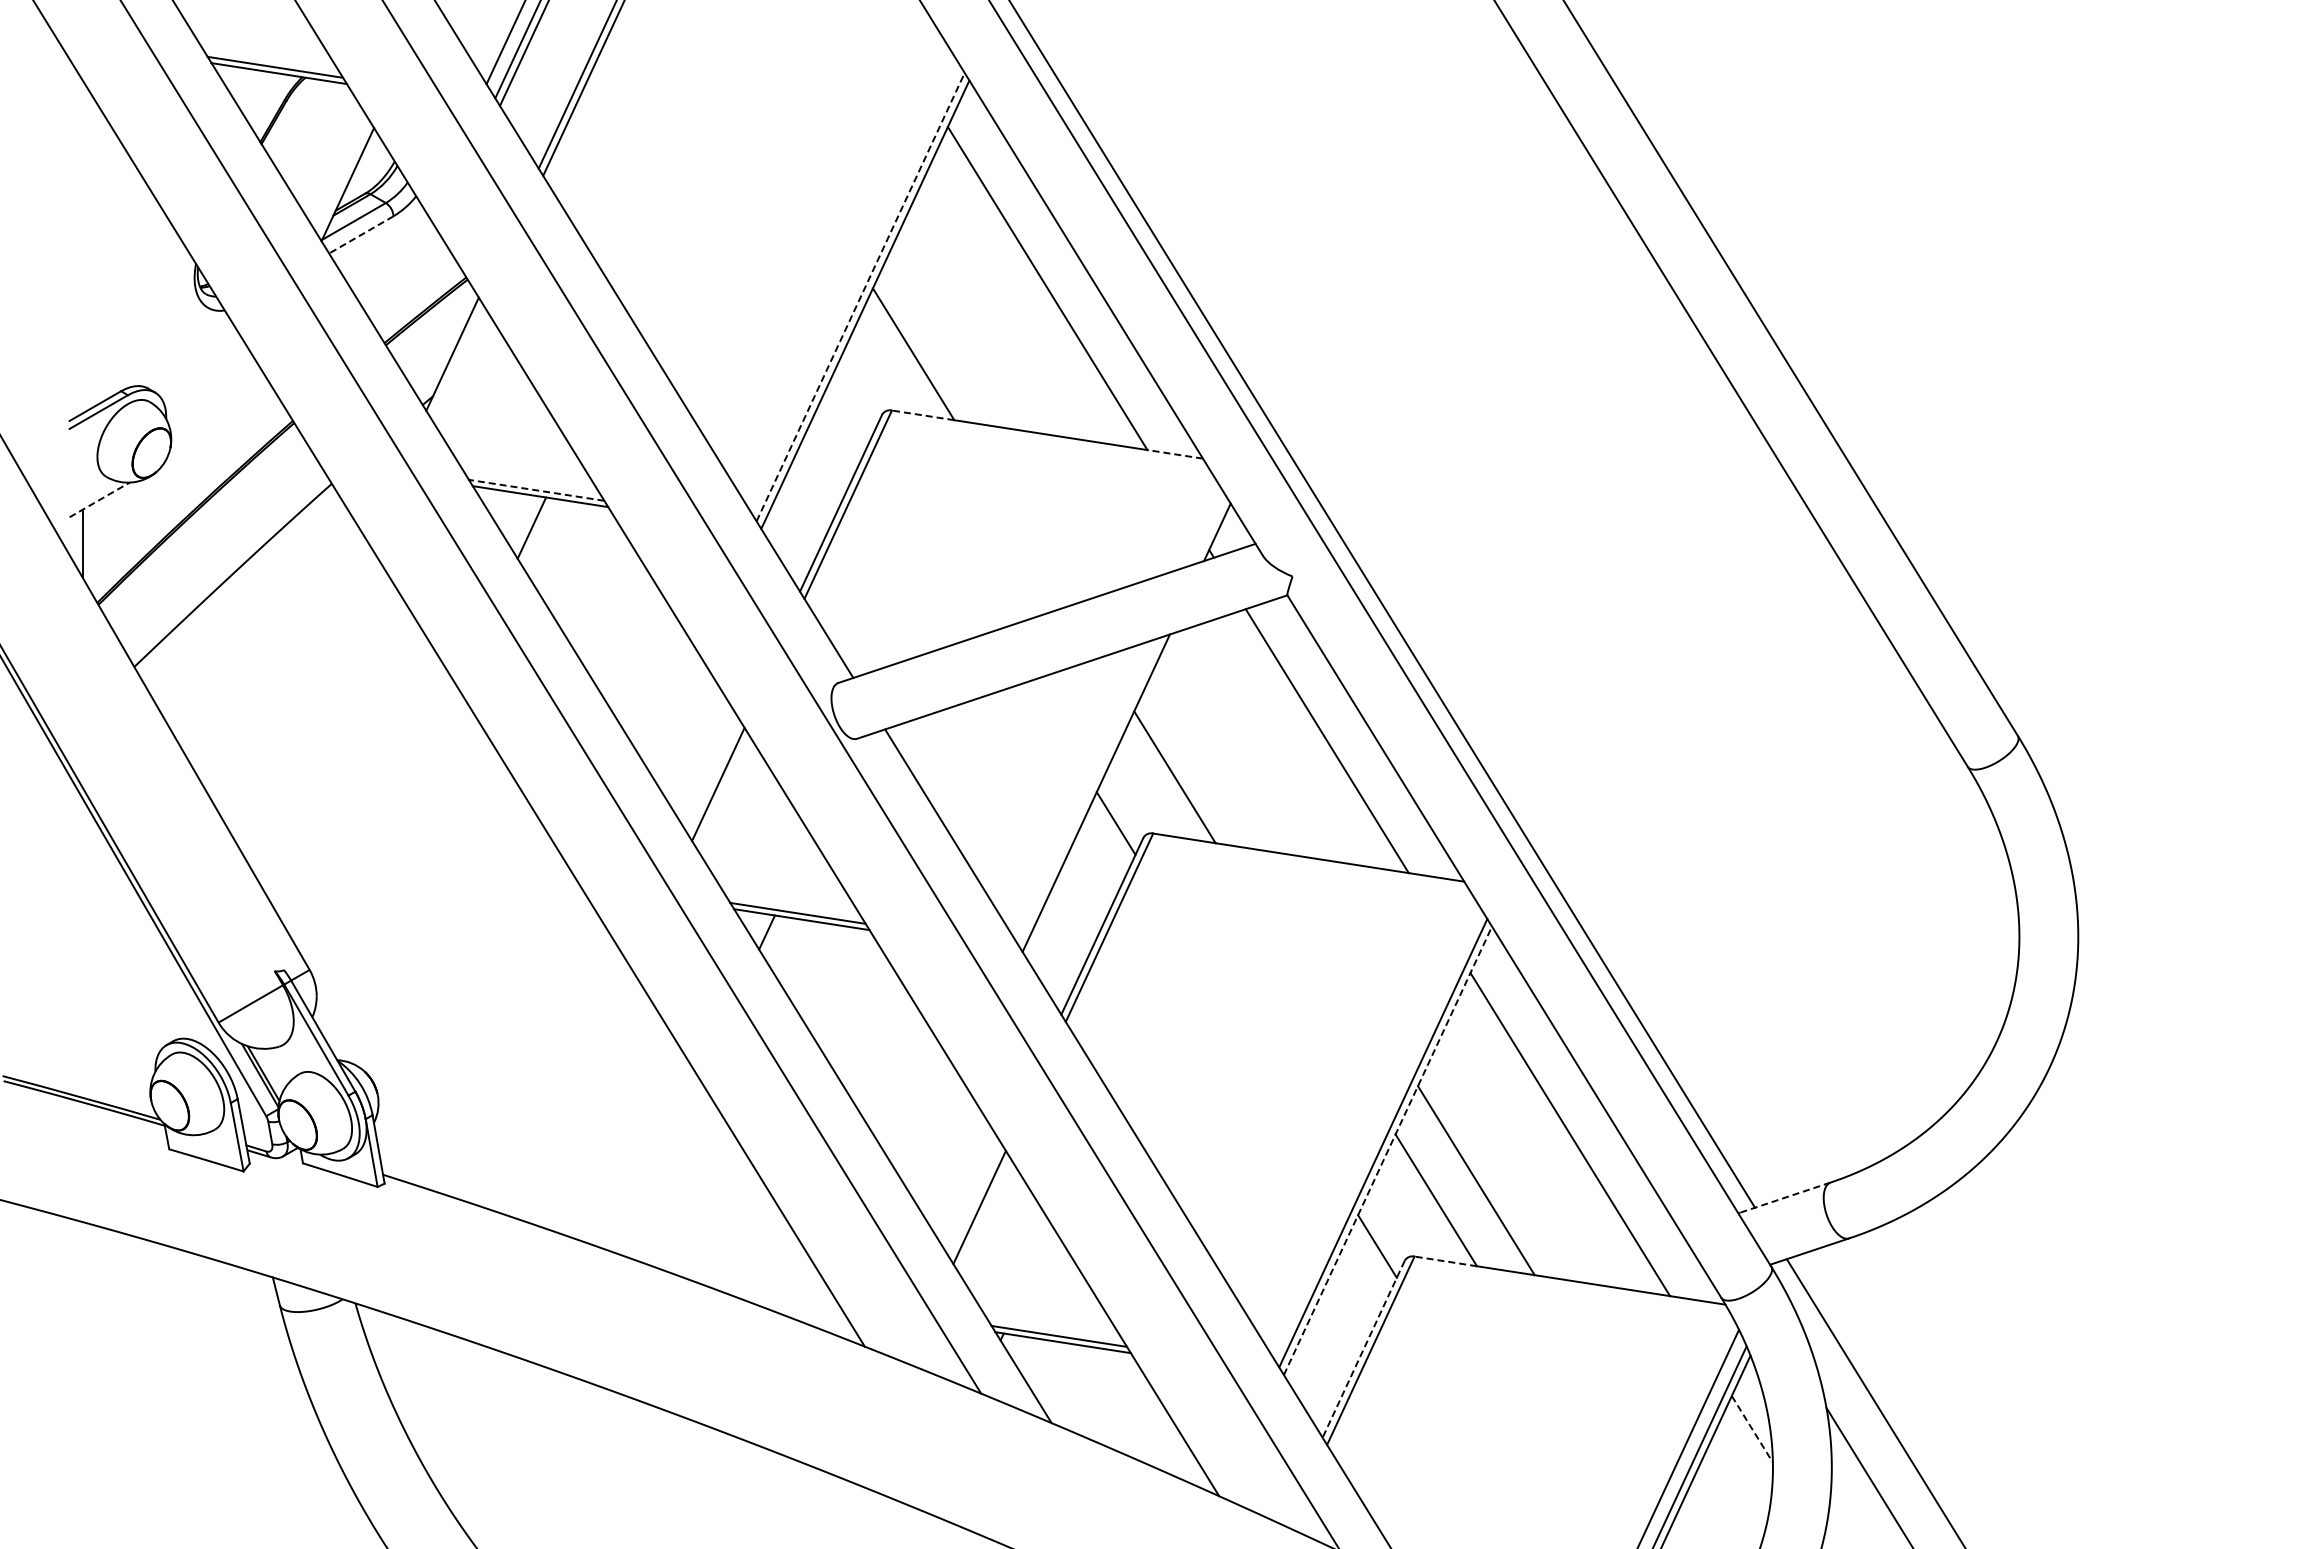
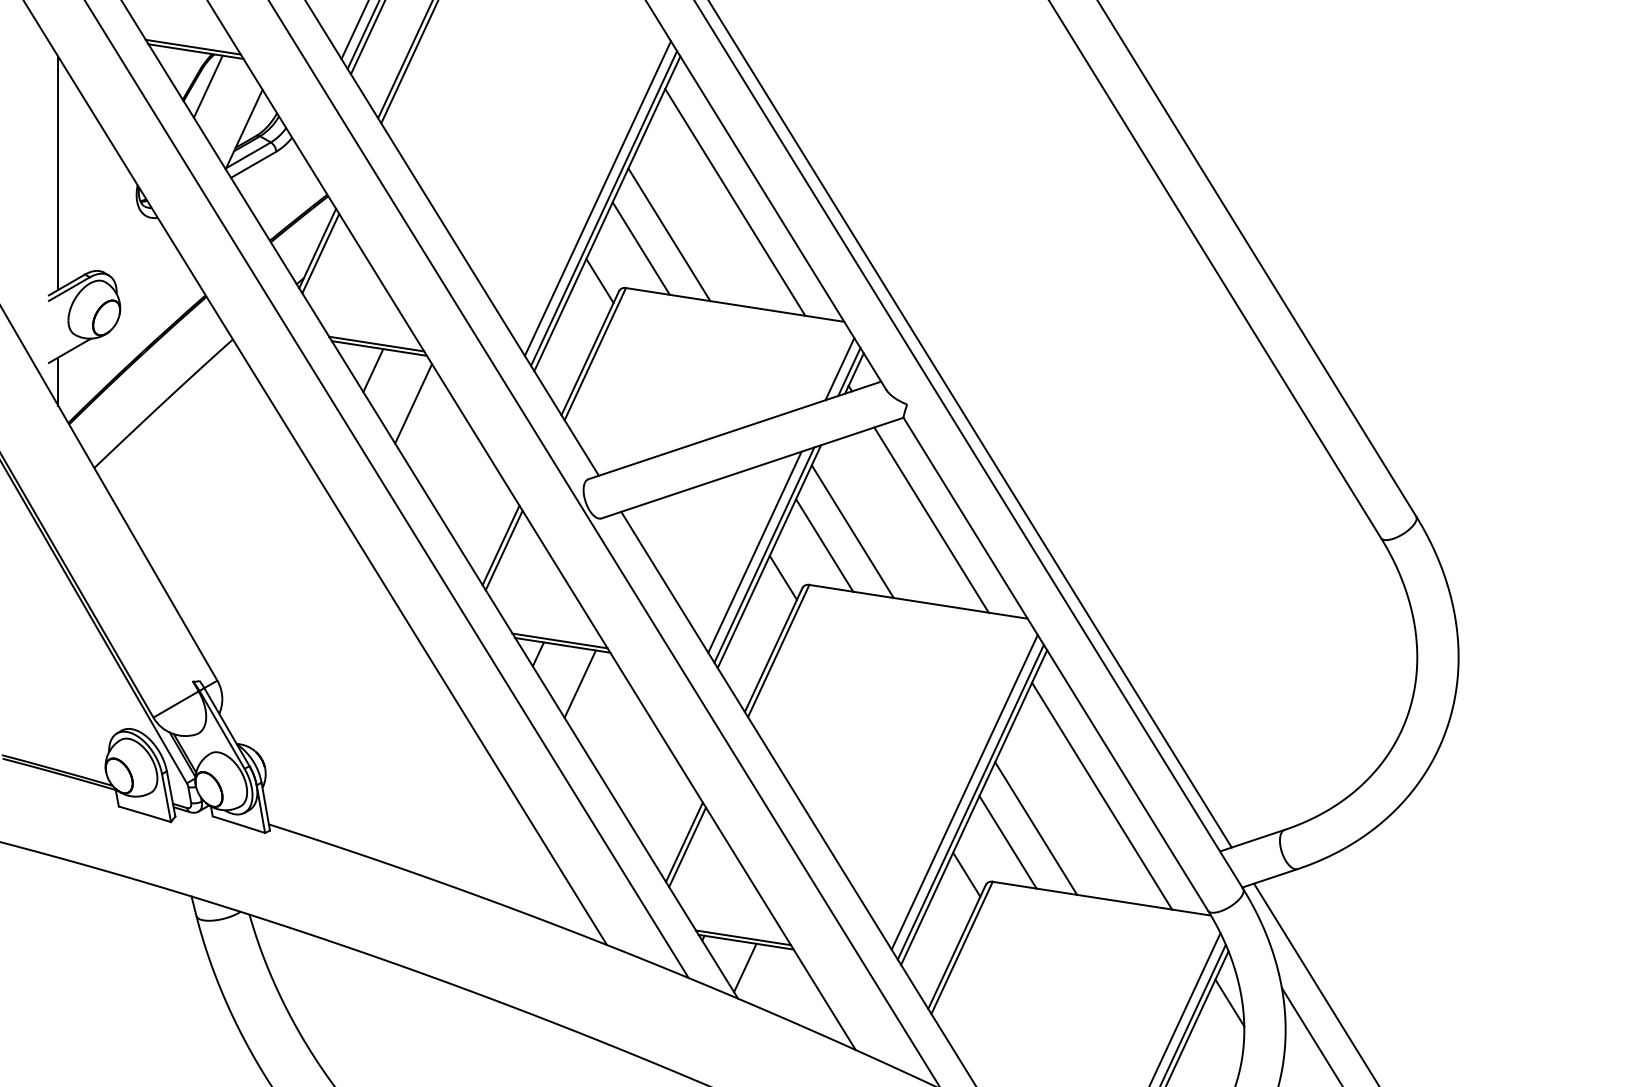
line: (296, 123) -> (208, 86), added
line: (360, 235) -> (253, 165), dashed -> solid
line: (82, 246) -> (57, 172), added
line: (851, 282) -> (597, 198), added
line: (860, 296) -> (603, 208), dashed -> solid
line: (953, 334) -> (669, 234), added
line: (456, 361) -> (320, 253), added
line: (854, 400) -> (599, 281), added
line: (923, 415) -> (648, 291), dashed -> solid
line: (1174, 454) -> (824, 318), dashed -> solid
line: (536, 490) -> (376, 344), dashed -> solid
line: (98, 500) -> (69, 351), dashed -> solid
line: (1196, 525) -> (839, 368), added
line: (1210, 530) -> (849, 372), added
line: (589, 575) -> (413, 403), added
line: (1214, 757) -> (852, 531), added
line: (713, 776) -> (500, 544), added
line: (1075, 786) -> (754, 551), added
line: (1088, 790) -> (763, 554), added
line: (826, 974) -> (580, 683), added
line: (1374, 1128) -> (964, 791), added
line: (1388, 1150) -> (974, 807), dashed -> solid
line: (1785, 1197) -> (1253, 840), dashed -> solid
line: (974, 1199) -> (683, 841), added
line: (1445, 1261) -> (1014, 885), dashed -> solid
line: (1363, 1349) -> (956, 947), dashed -> solid
line: (1061, 1378) -> (745, 967), added
line: (1752, 1429) -> (1229, 1003), dashed -> solid

